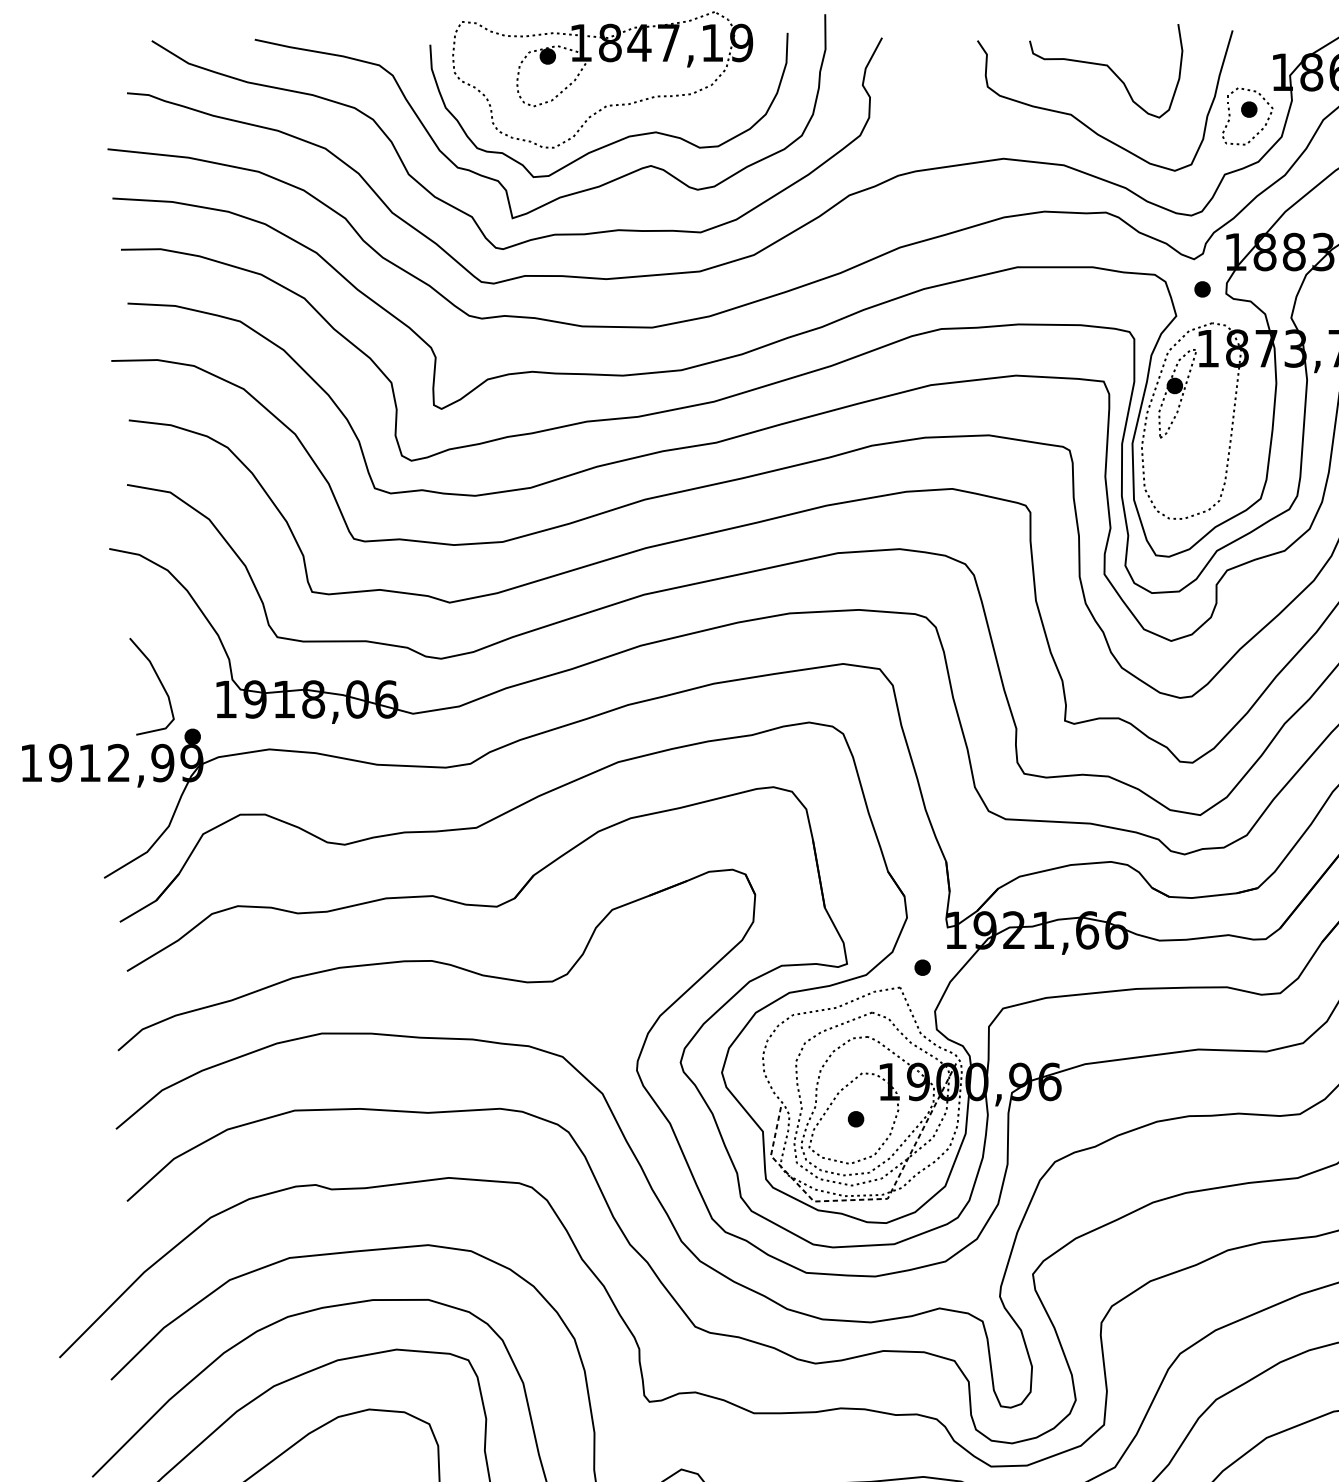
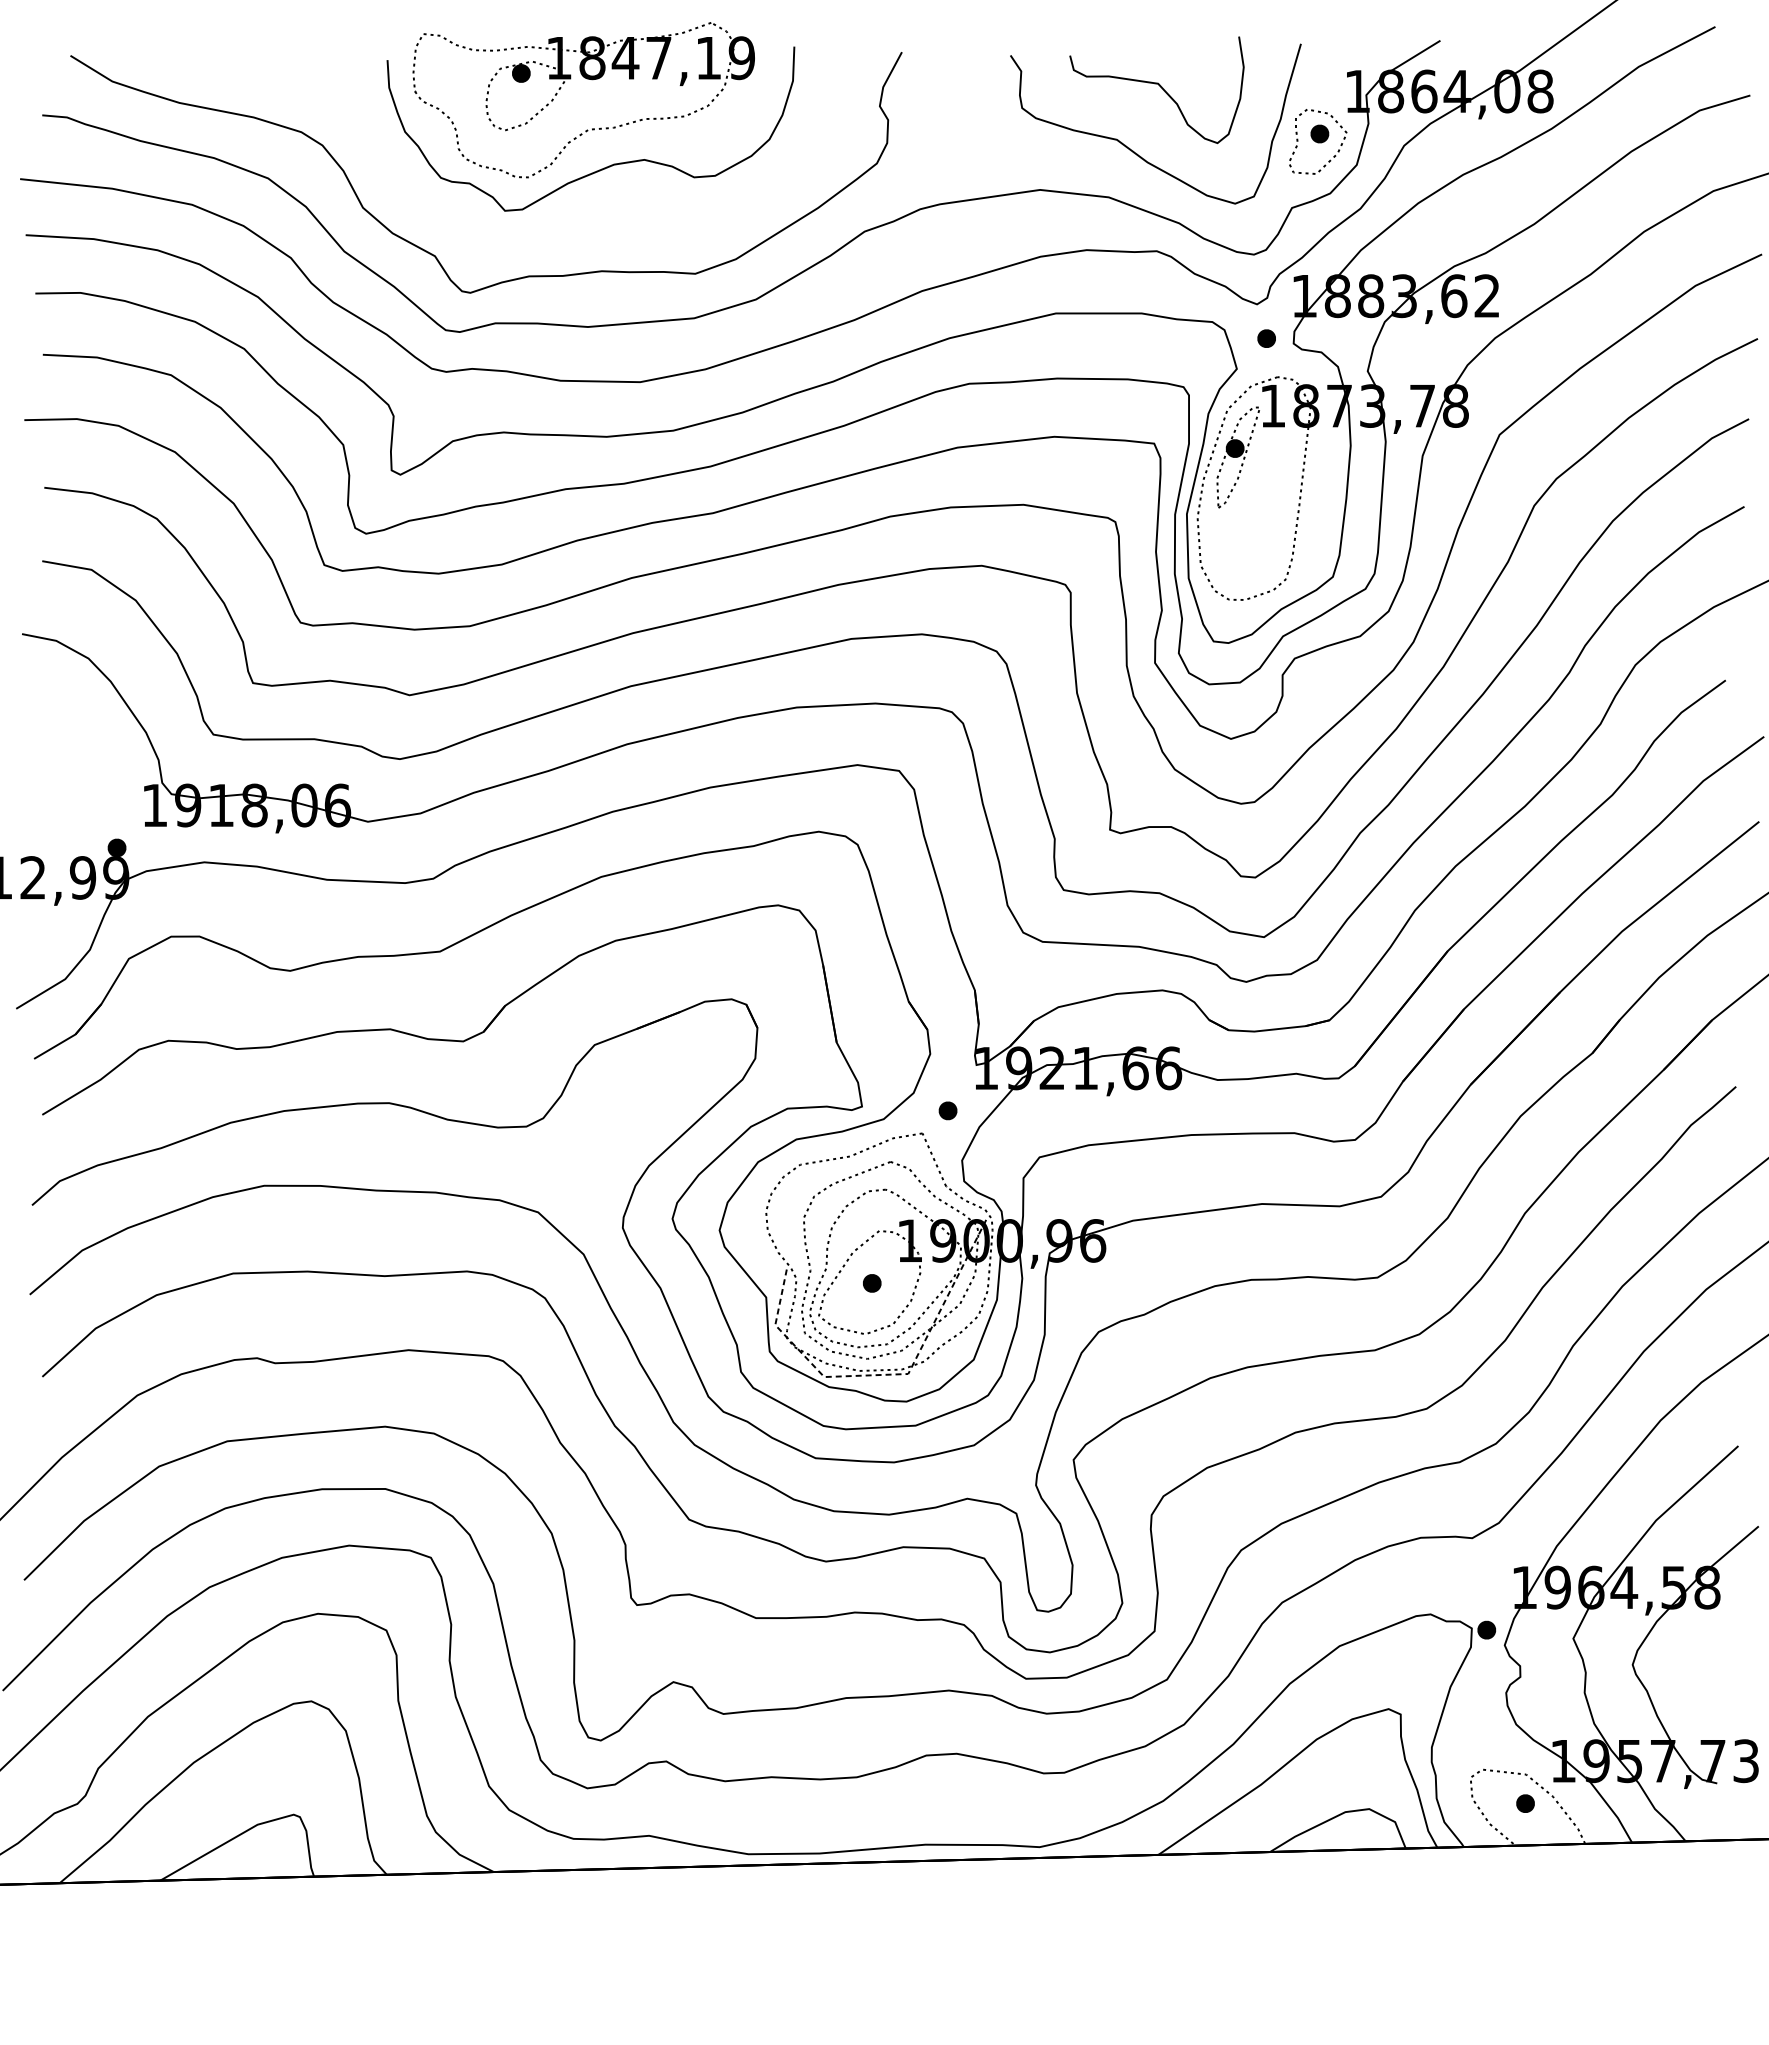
curve: (498, 180) -> (465, 214), removed
curve: (159, 681) -> (79, 785), removed

